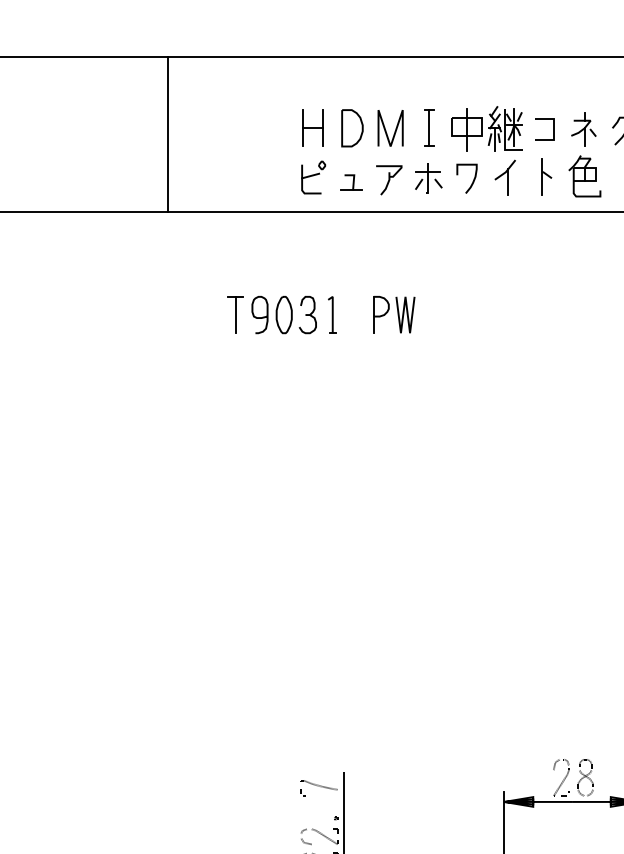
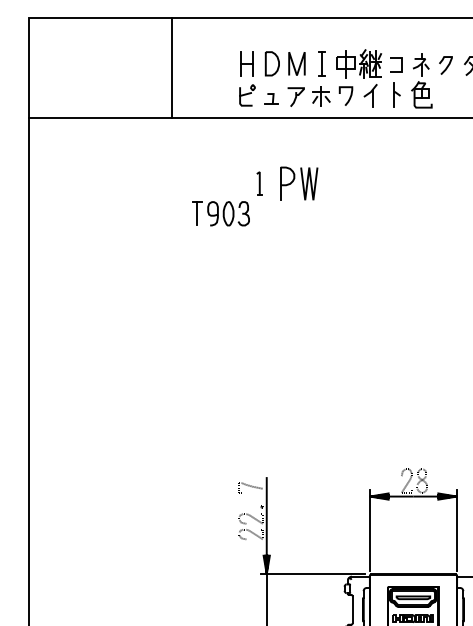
line: (167, 133) -> (171, 67), moved
part: (271, 314) -> (220, 213), moved
part: (394, 314) -> (299, 183), size x1.4

